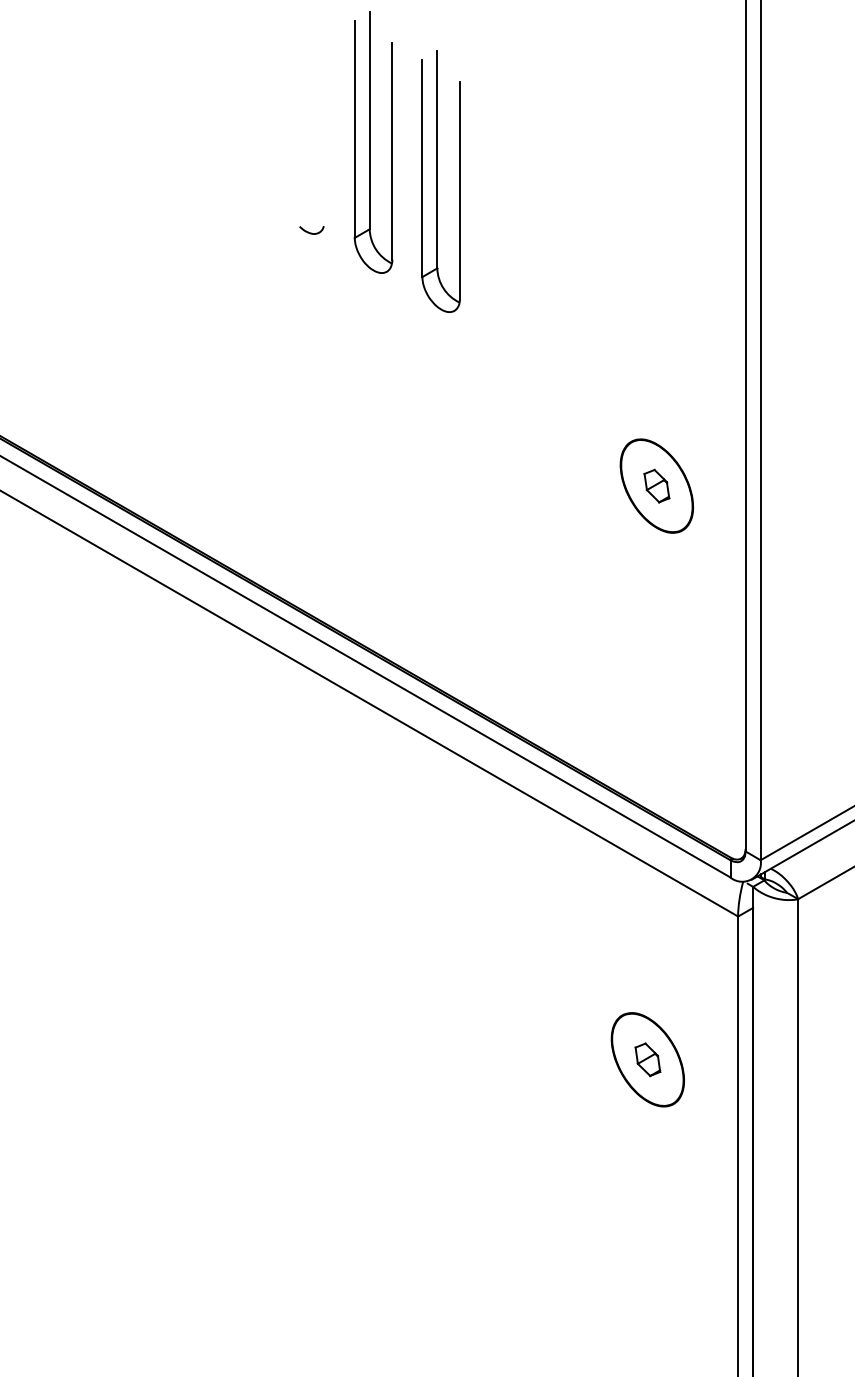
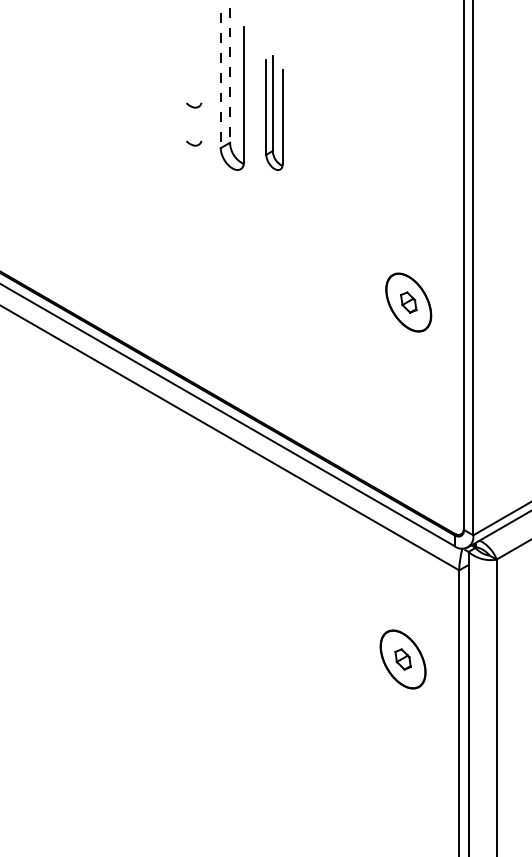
line: (370, 121) -> (230, 75), solid -> dashed
line: (354, 129) -> (220, 80), solid -> dashed
curve: (312, 170) -> (194, 106), added
part: (441, 182) -> (274, 113), size x0.7

